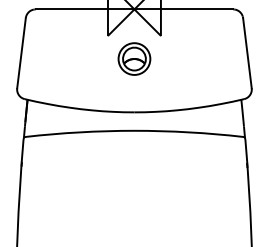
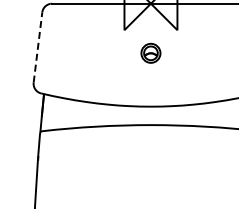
line: (21, 52) -> (37, 46), solid -> dashed
part: (134, 58) -> (150, 52), size x0.6

